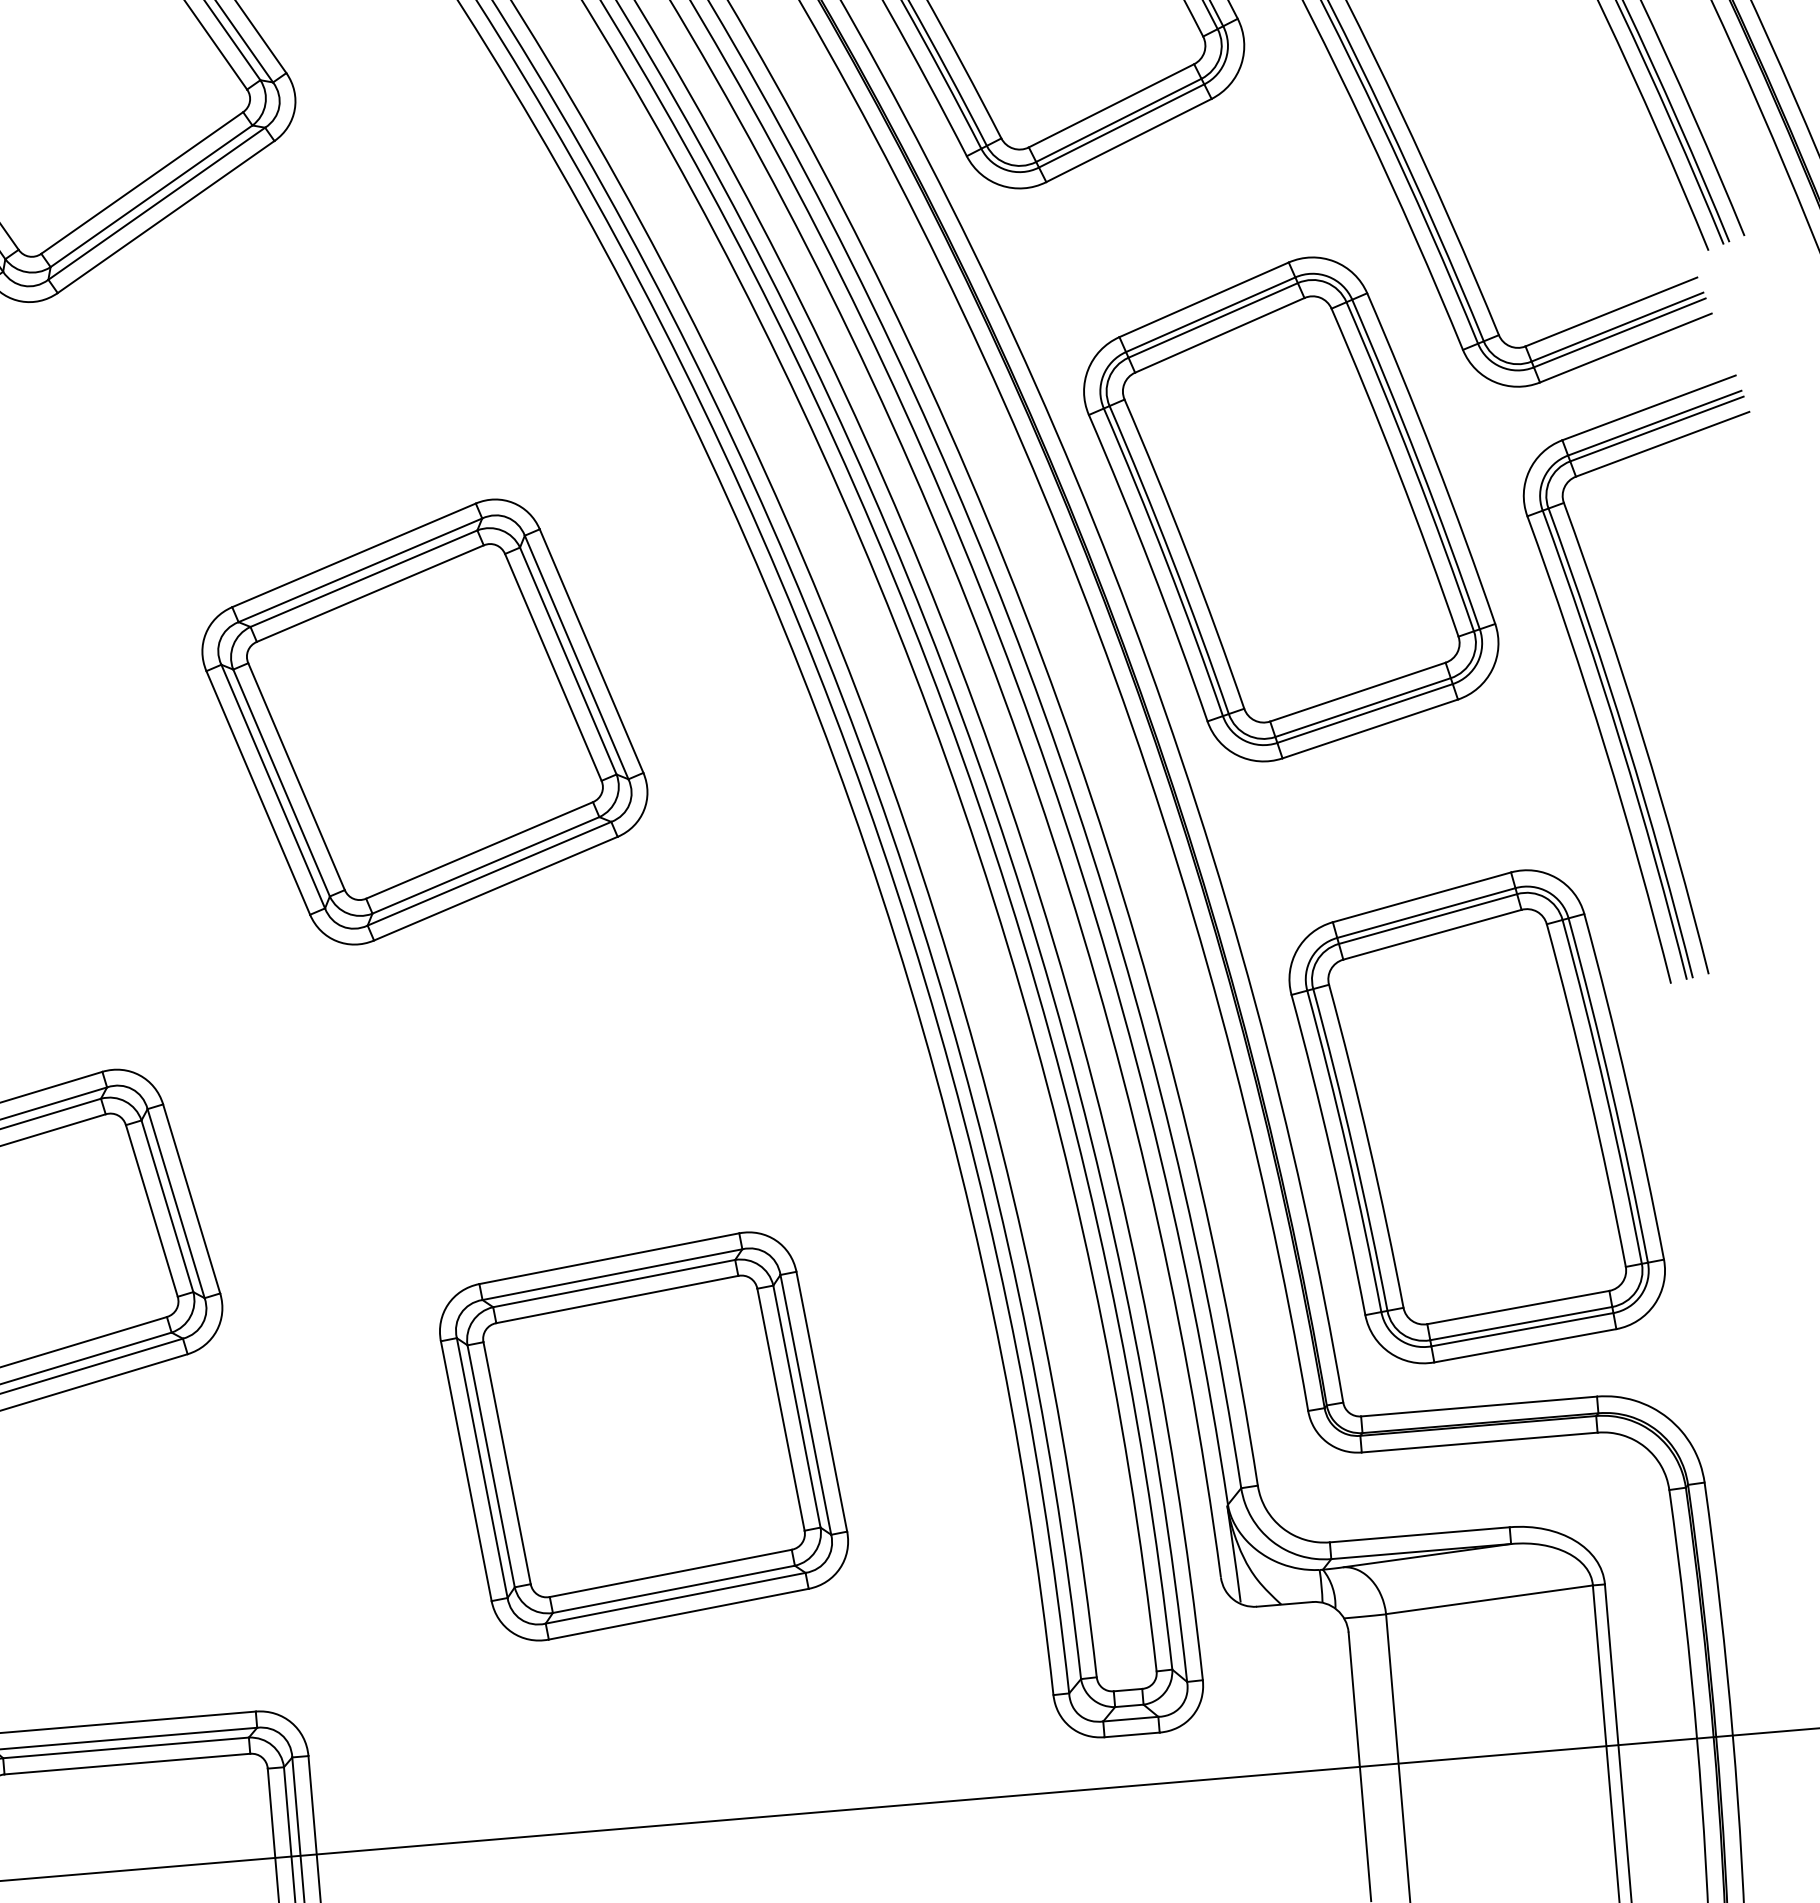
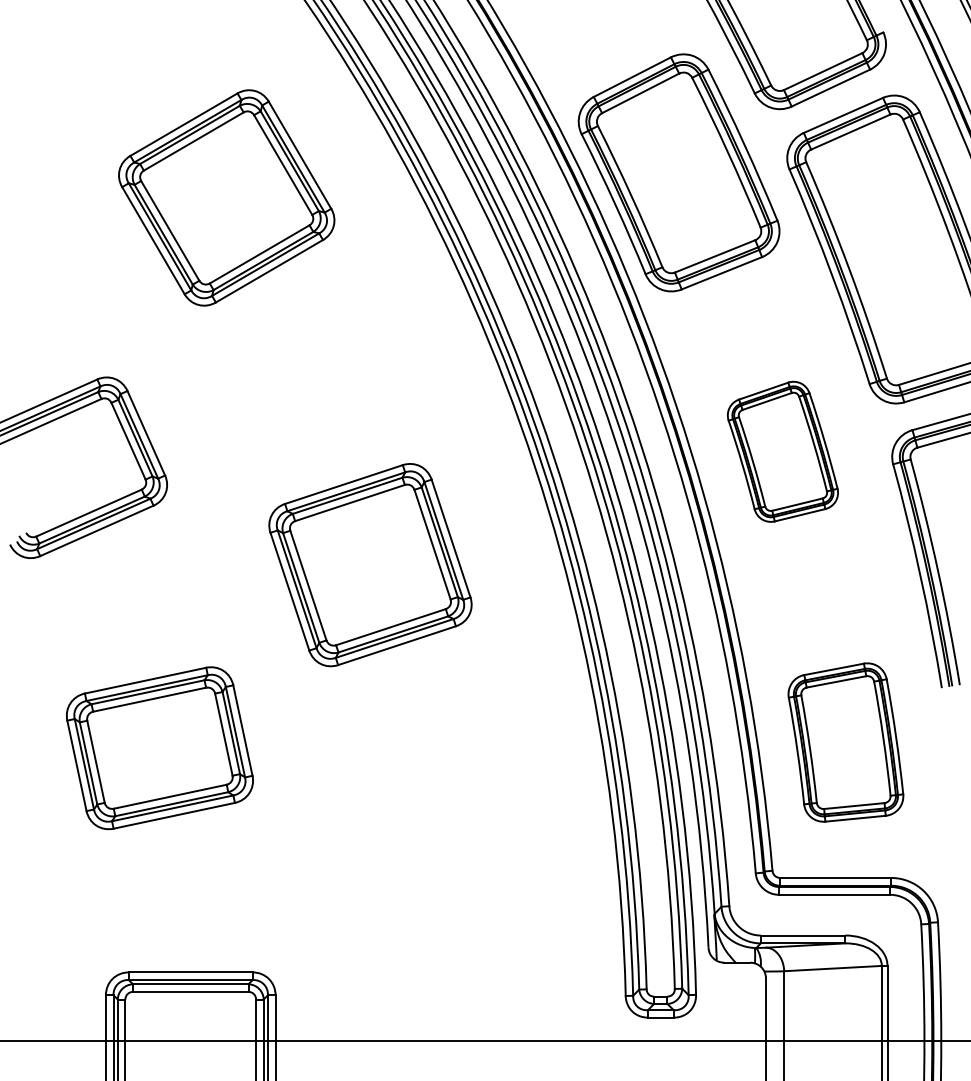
part: (1289, 508) -> (782, 451), size x0.6
part: (425, 722) -> (370, 565), moved
part: (1475, 1116) -> (845, 742), size x0.7
part: (643, 1437) -> (444, 859), removed

